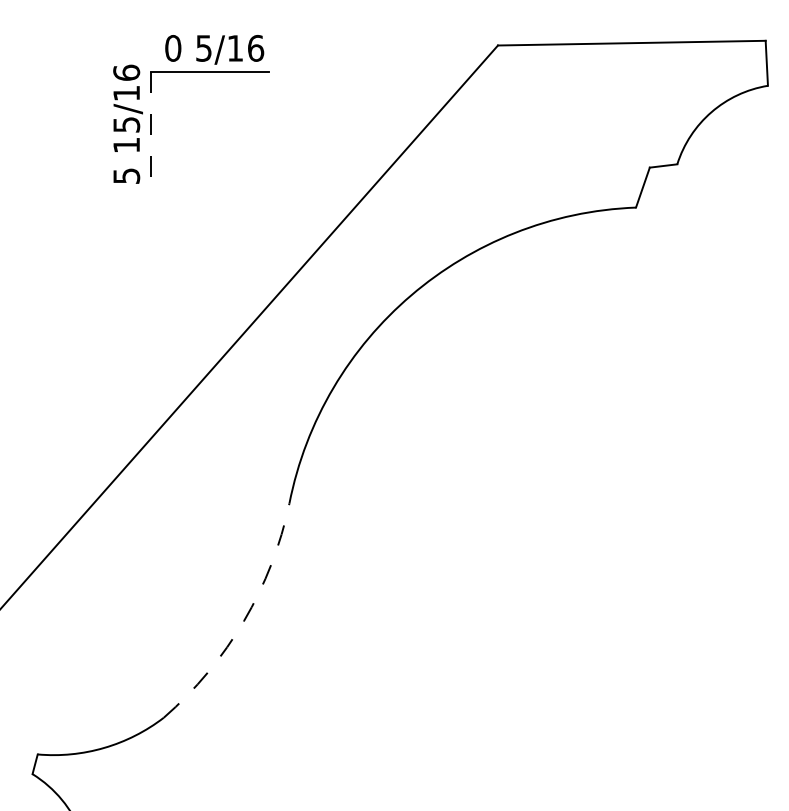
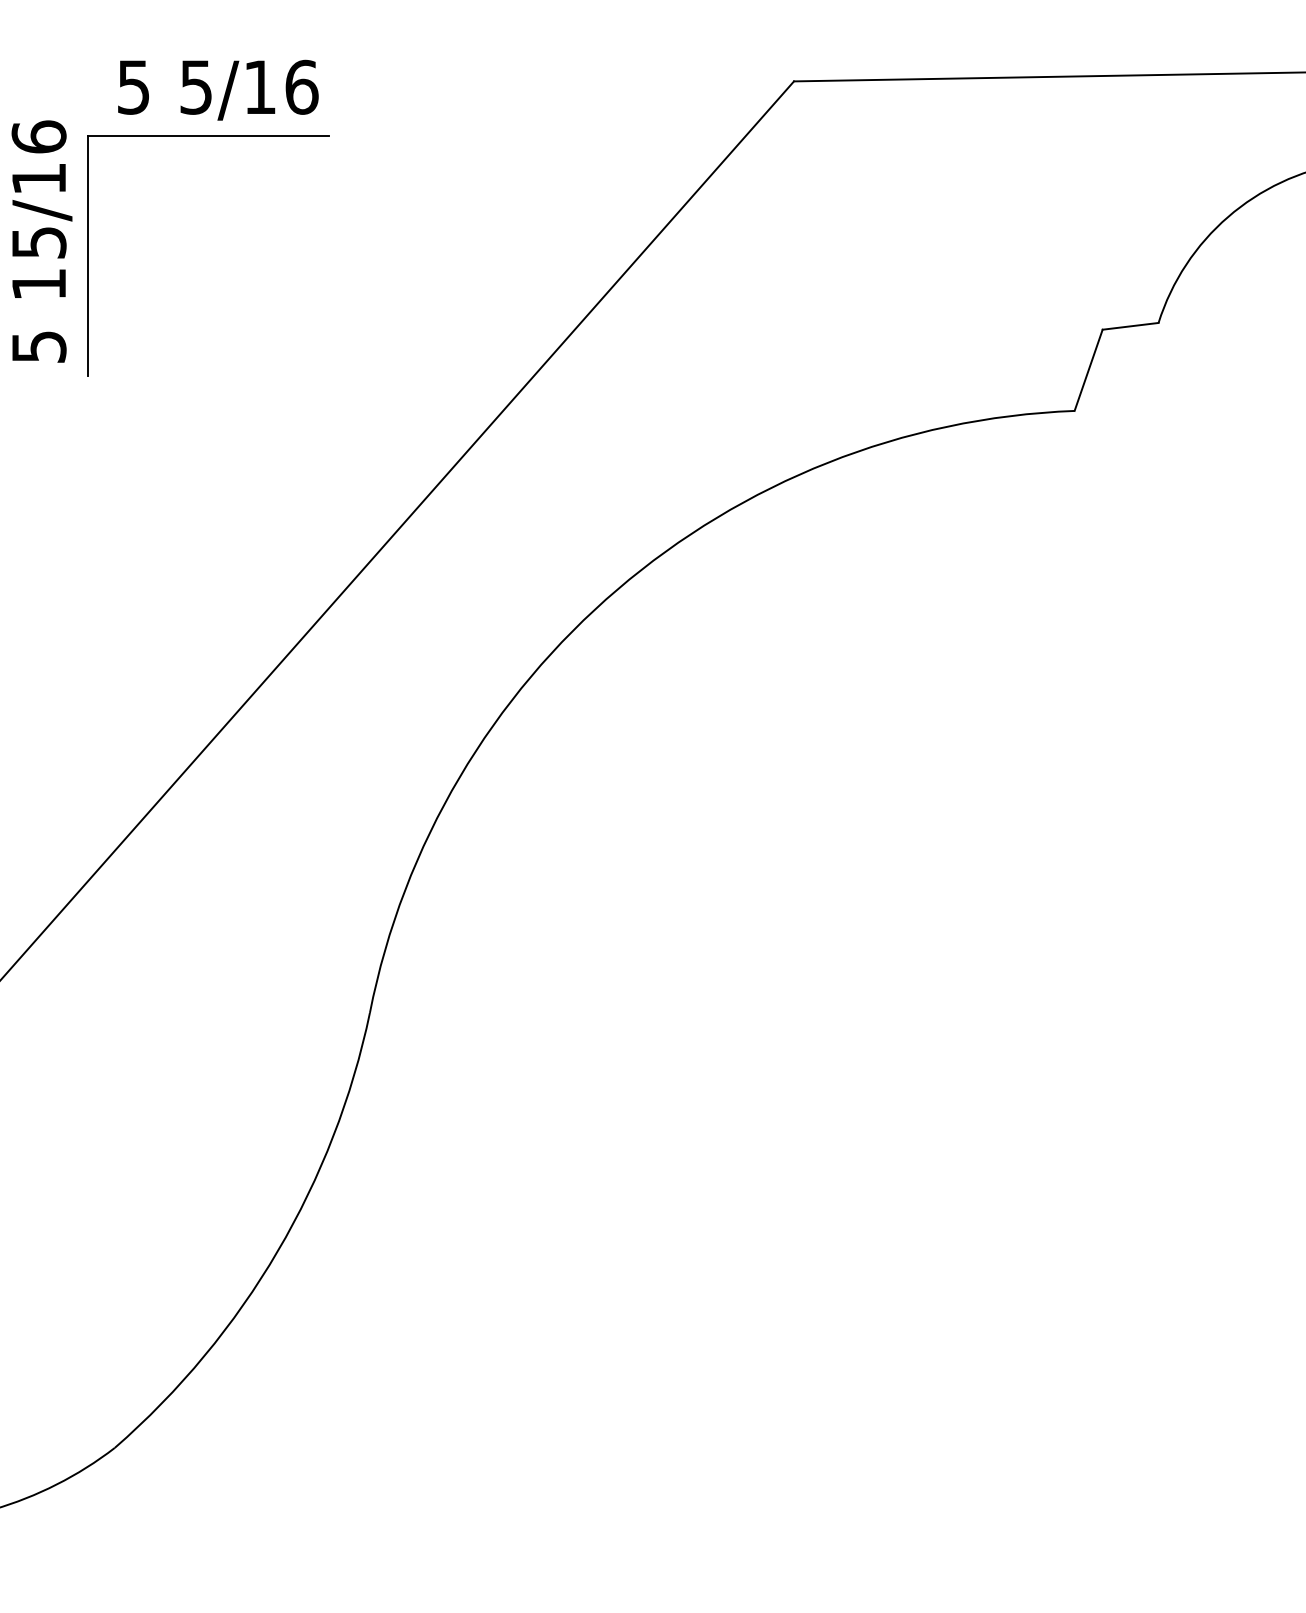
text: (173, 48) -> (134, 87), 0 -> 5
line: (150, 131) -> (87, 256), dashed -> solid
arc: (244, 620) -> (278, 1250), dashed -> solid

